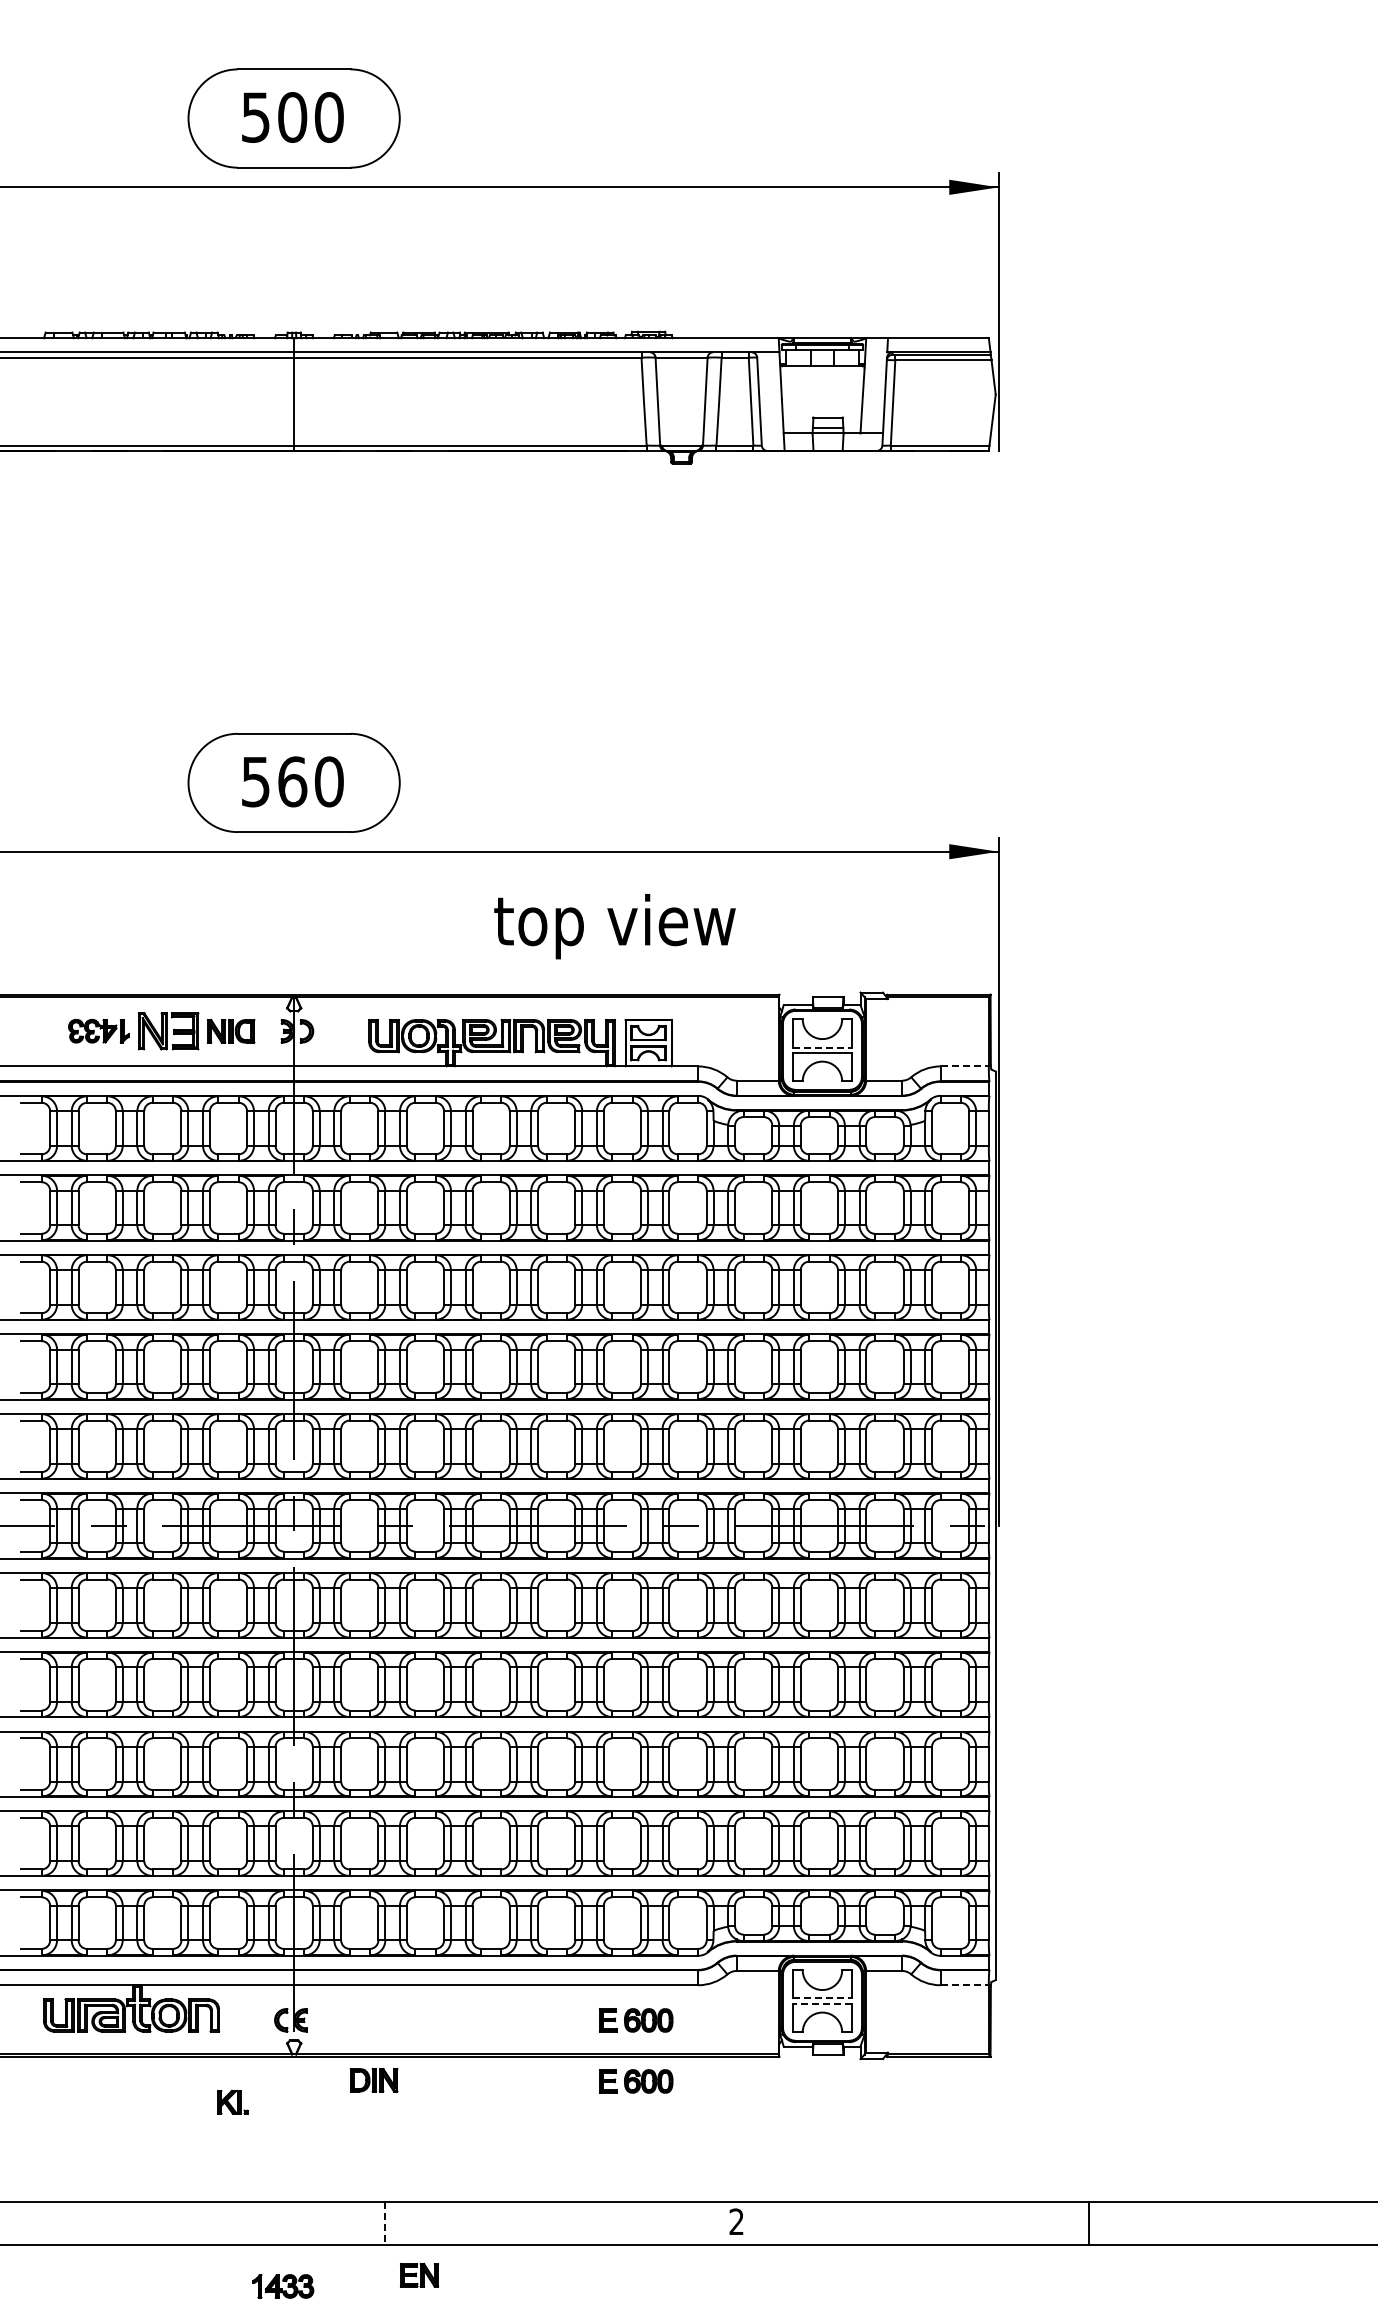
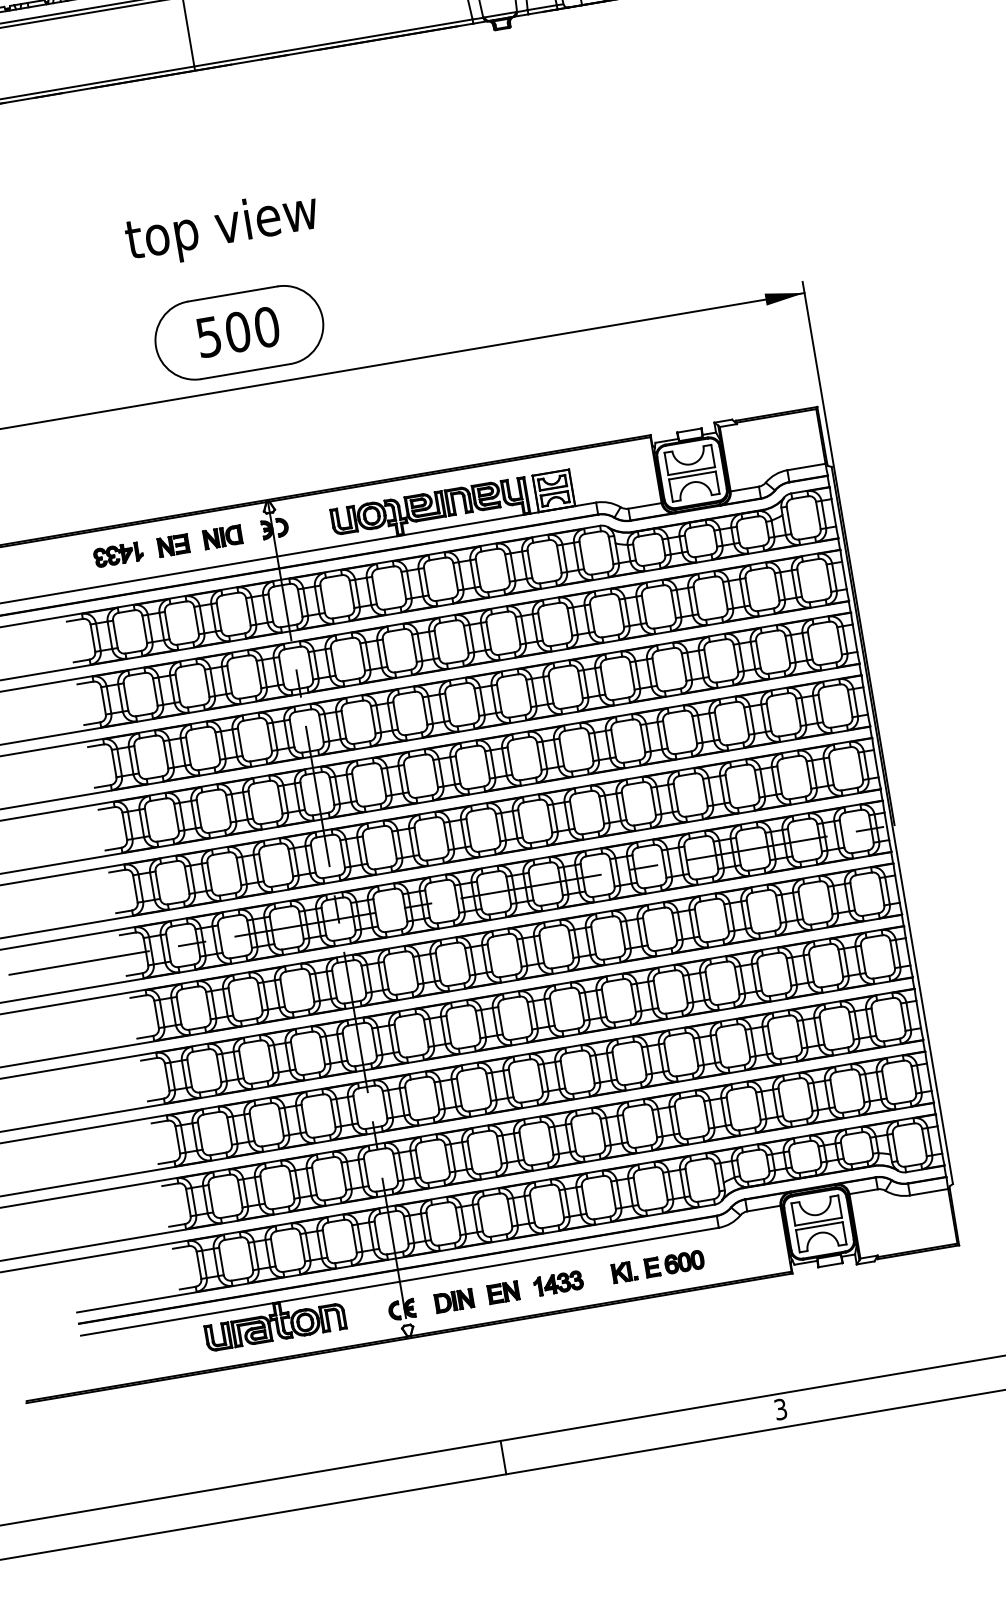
text: (292, 781) -> (237, 331), 560 -> 500
text: (614, 926) -> (222, 228), moved
part: (168, 1031) -> (173, 545), size x0.62
line: (822, 1047) -> (691, 471), dashed -> solid
line: (965, 1066) -> (807, 466), dashed -> solid
line: (965, 1985) -> (929, 1192), dashed -> solid
line: (822, 1998) -> (818, 1221), dashed -> solid
line: (822, 2004) -> (819, 1226), dashed -> solid
part: (373, 2079) -> (453, 1300), moved
part: (636, 2081) -> (682, 1312), removed
part: (232, 2101) -> (624, 1271), moved
text: (736, 2221) -> (780, 1409), 2 -> 3
line: (385, 2223) -> (503, 1457), dashed -> solid
part: (419, 2275) -> (503, 1292), moved
part: (283, 2286) -> (558, 1283), moved

